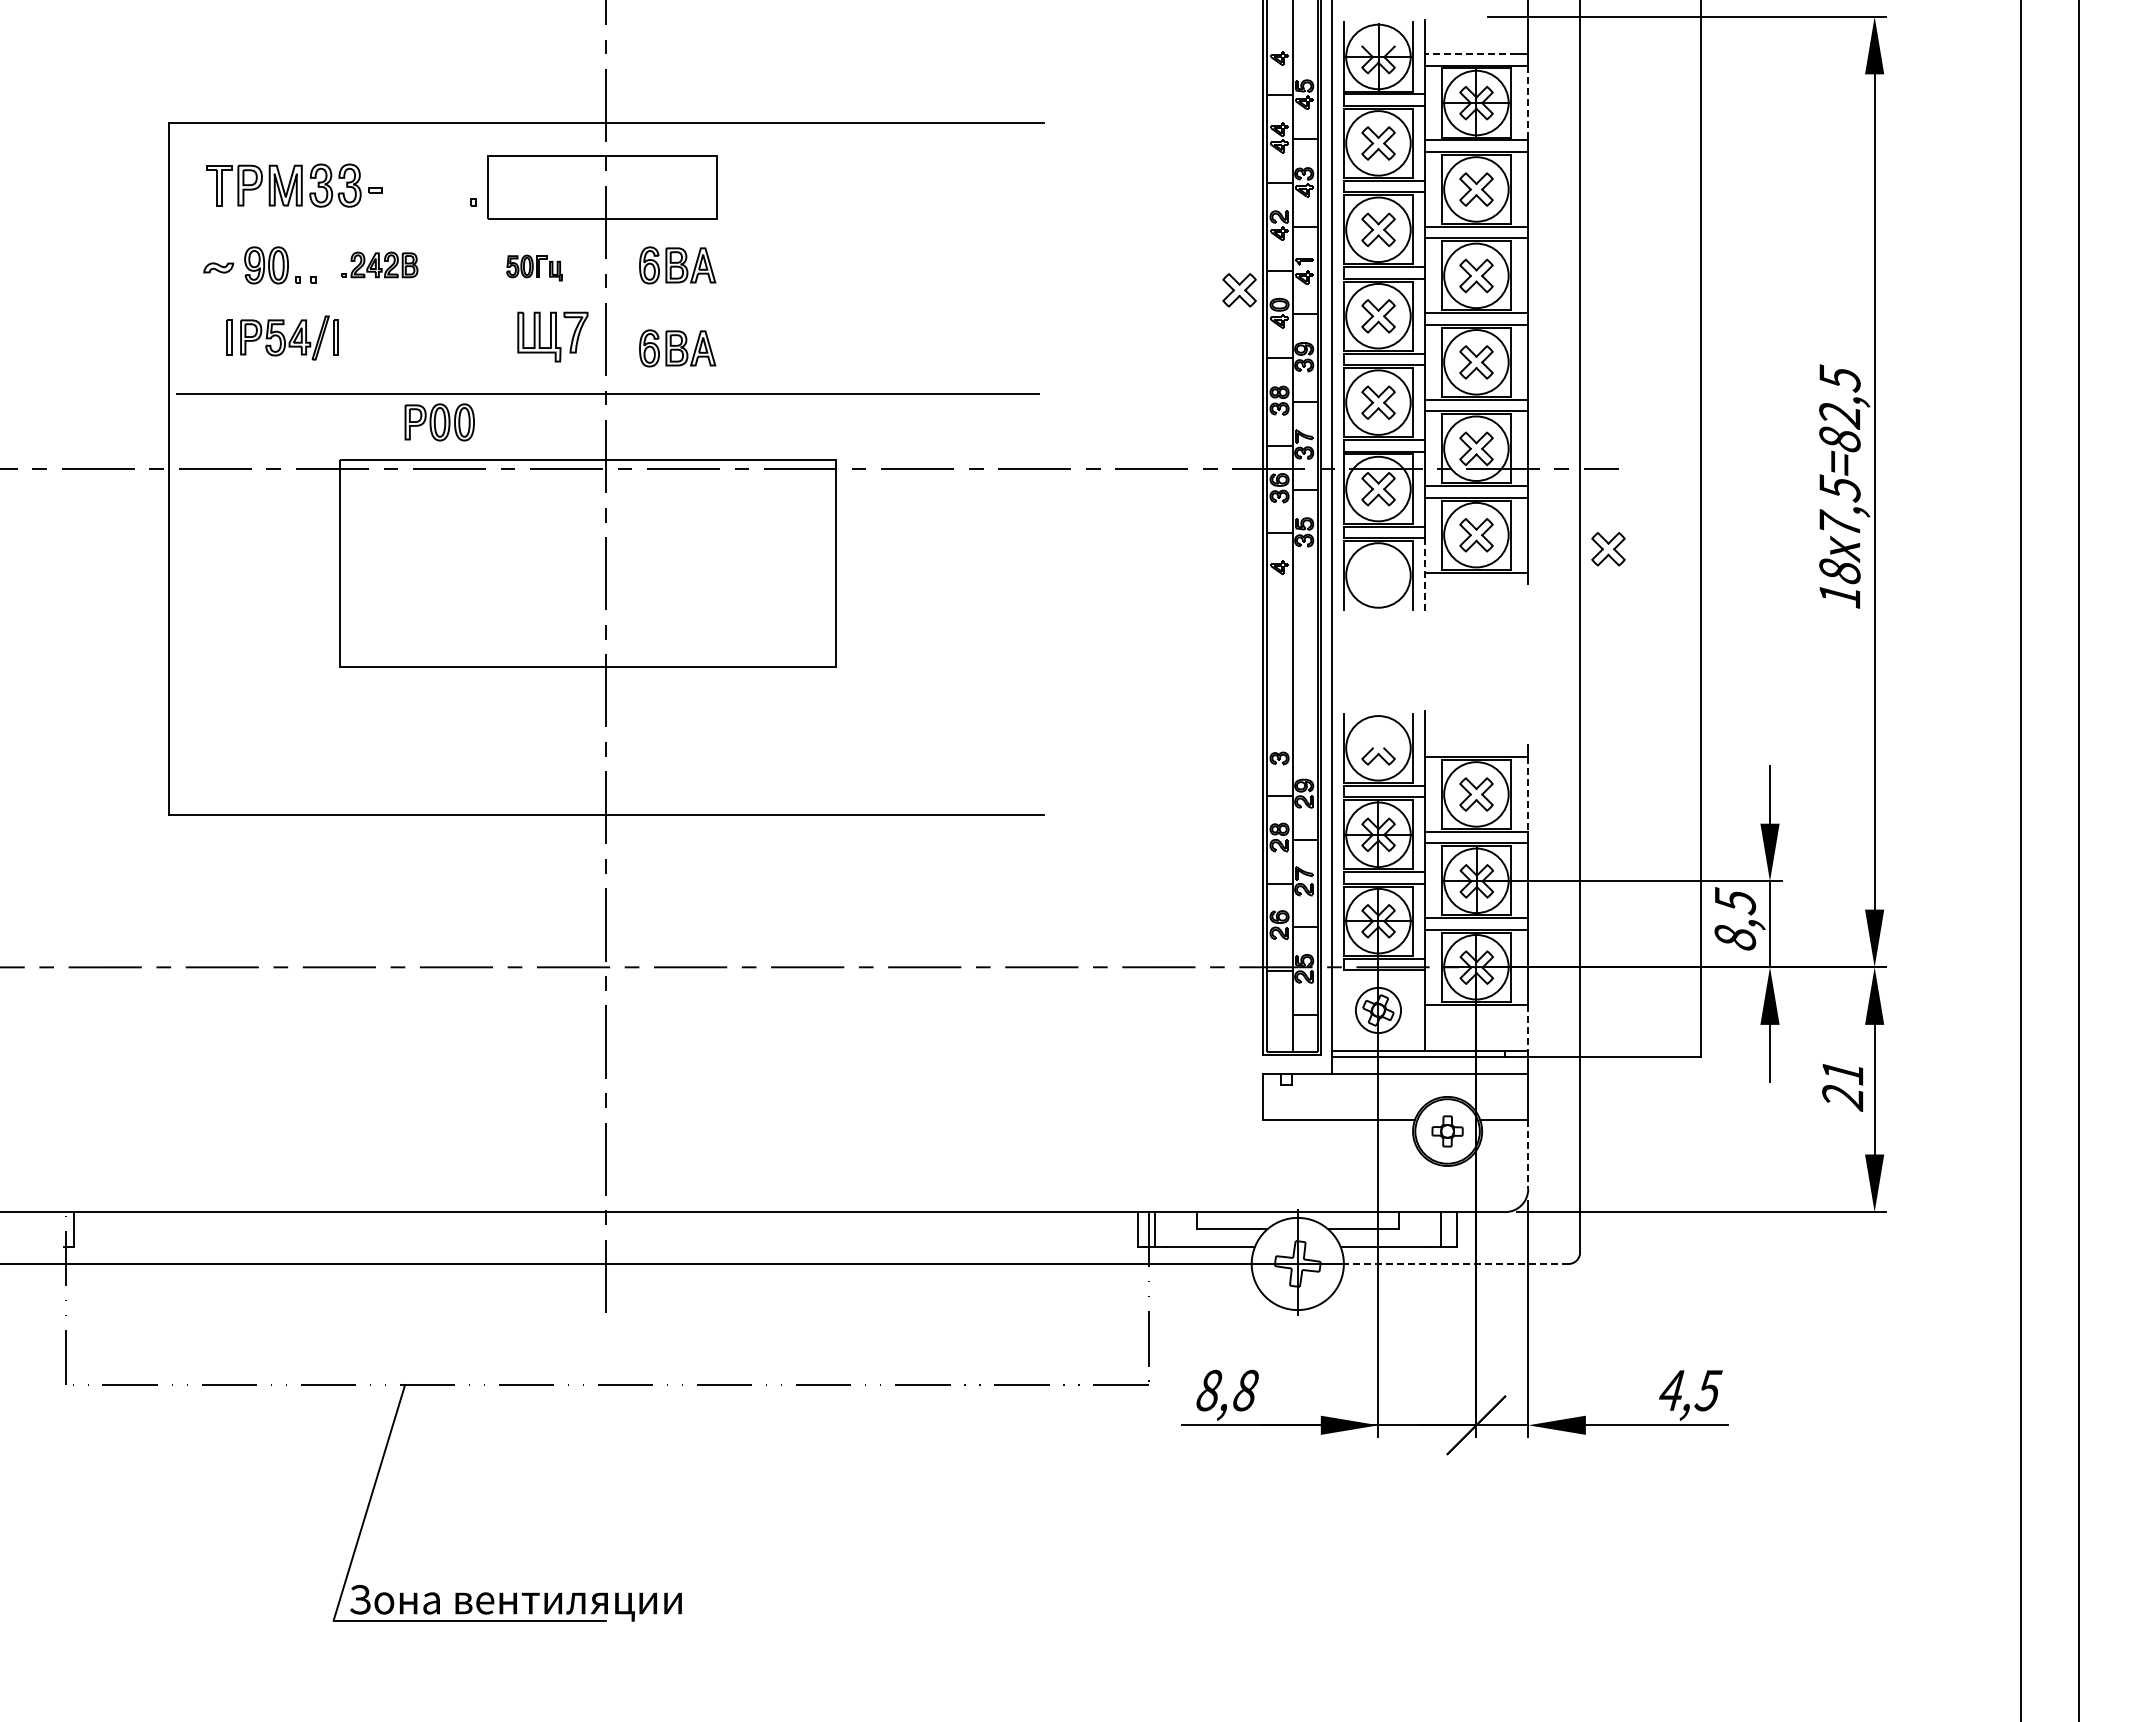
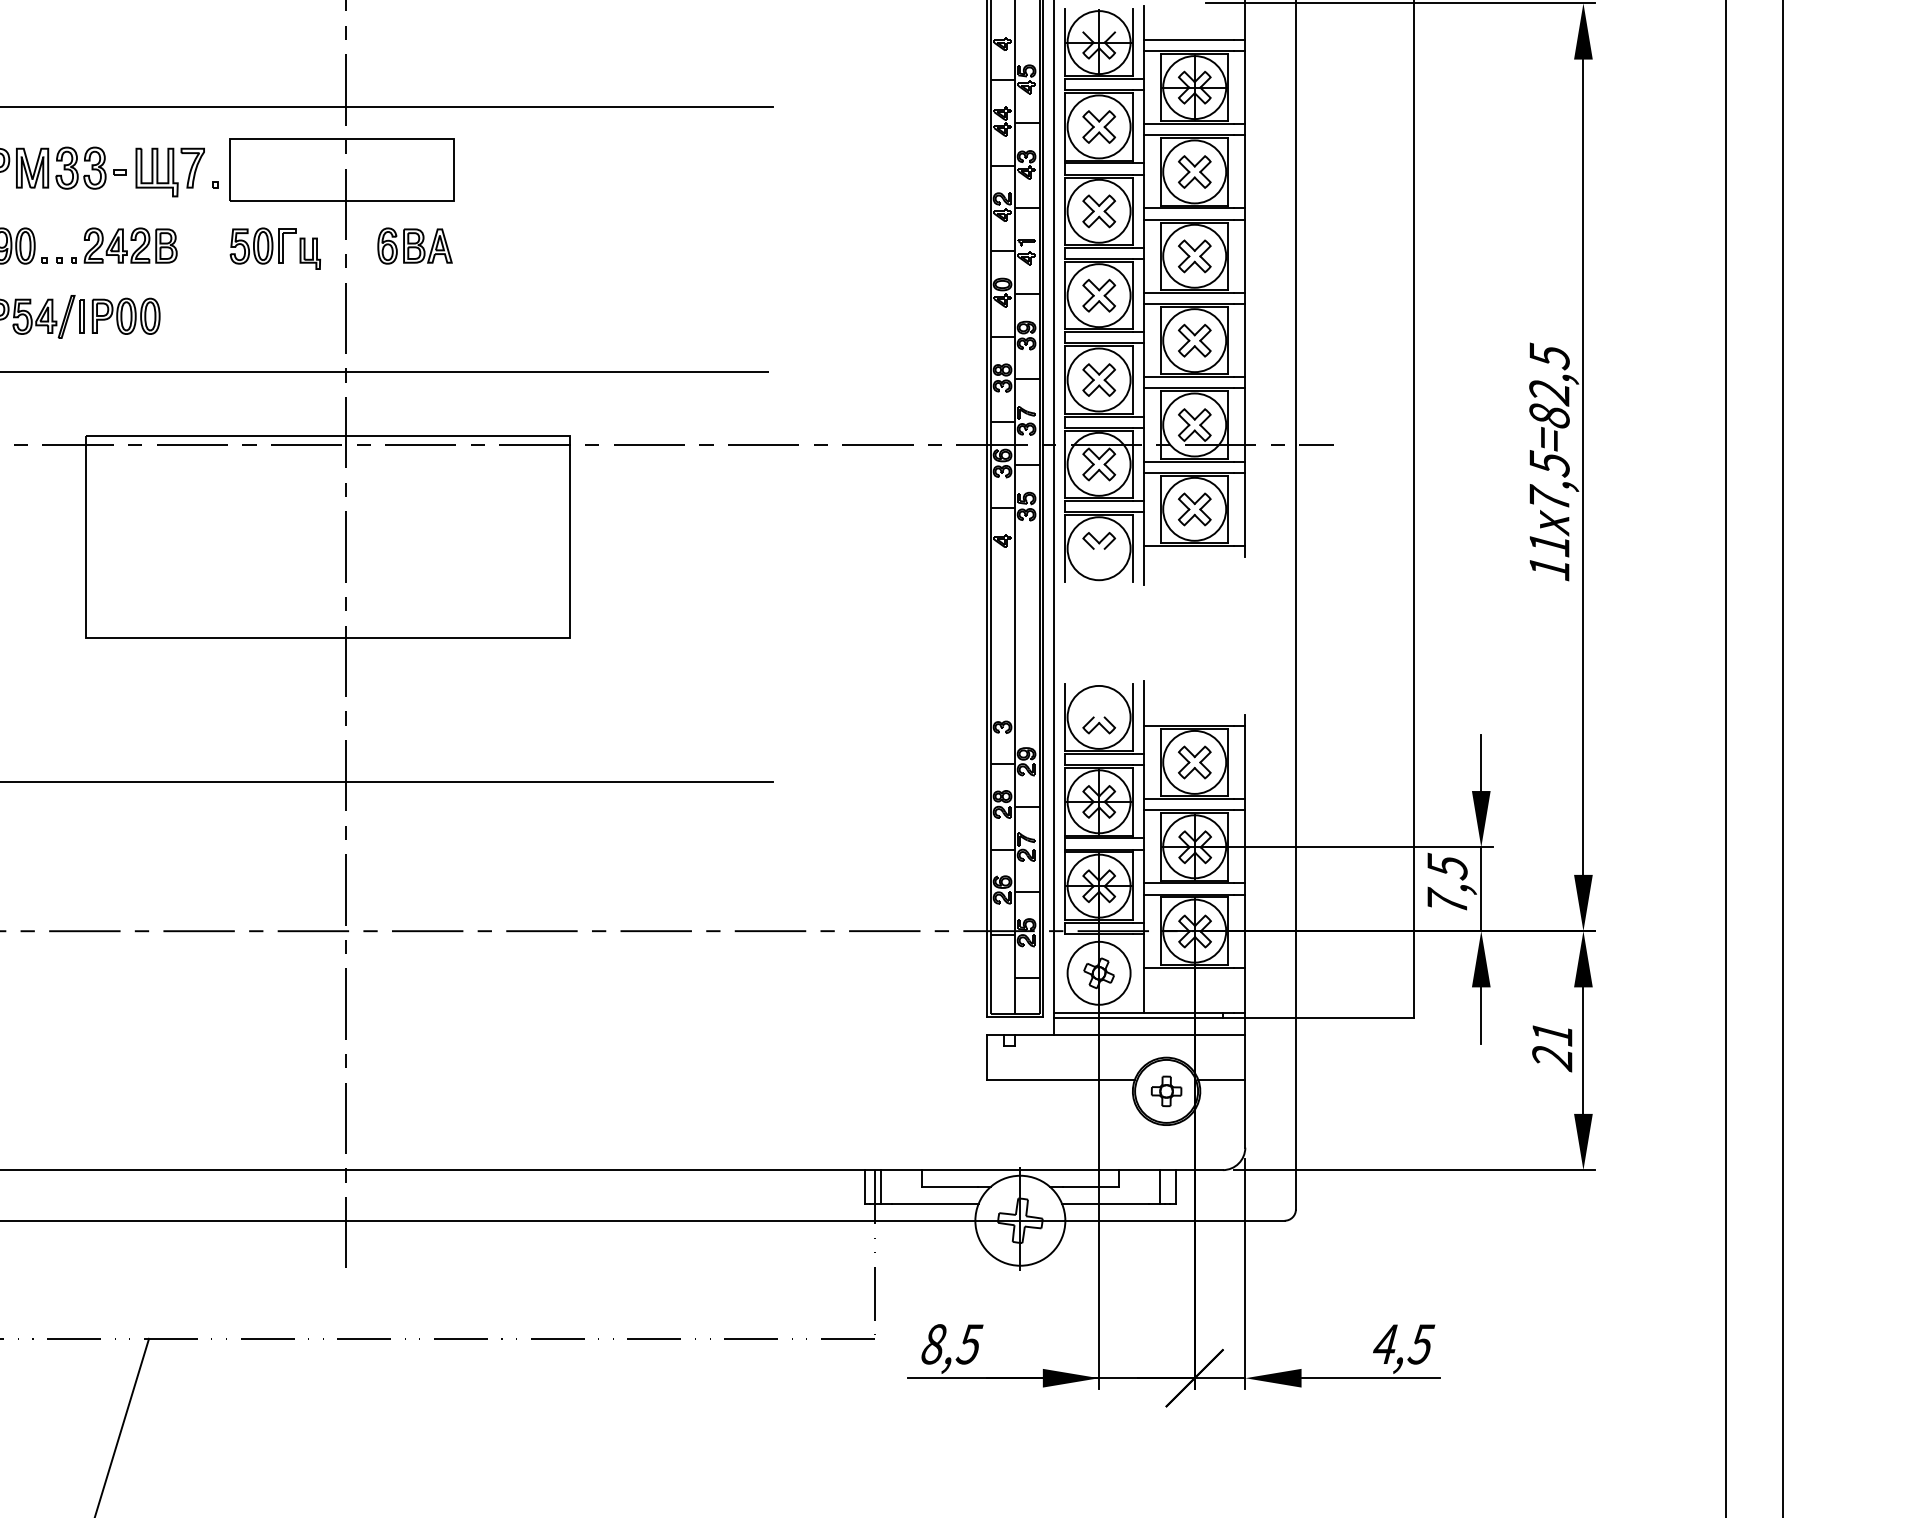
line: (1470, 54) -> (1188, 40), dashed -> solid
line: (1528, 103) -> (1245, 88), dashed -> solid
part: (379, 264) -> (124, 245), size x1.43
part: (534, 267) -> (275, 248), size x1.67
part: (1239, 290) -> (963, 270), removed
part: (552, 336) -> (169, 171), moved
part: (677, 348) -> (414, 327), removed
part: (439, 422) -> (125, 316), moved
part: (1608, 549) -> (1323, 523), removed
part: (1378, 567) -> (1099, 540), added
text: (1839, 571) -> (1549, 544), 18 -> 11
line: (1424, 575) -> (1144, 548), dashed -> solid
line: (1528, 794) -> (1245, 762), dashed -> solid
text: (1735, 935) -> (1447, 900), 8,5 -> 7,5
circle: (1378, 1010) -> (1099, 973), size x1.43
line: (1528, 1028) -> (1245, 990), dashed -> solid
line: (1528, 1154) -> (1245, 1113), dashed -> solid
line: (1455, 1263) -> (1174, 1220), dashed -> solid
text: (1245, 1390) -> (969, 1344), 8,8 -> 8,5

